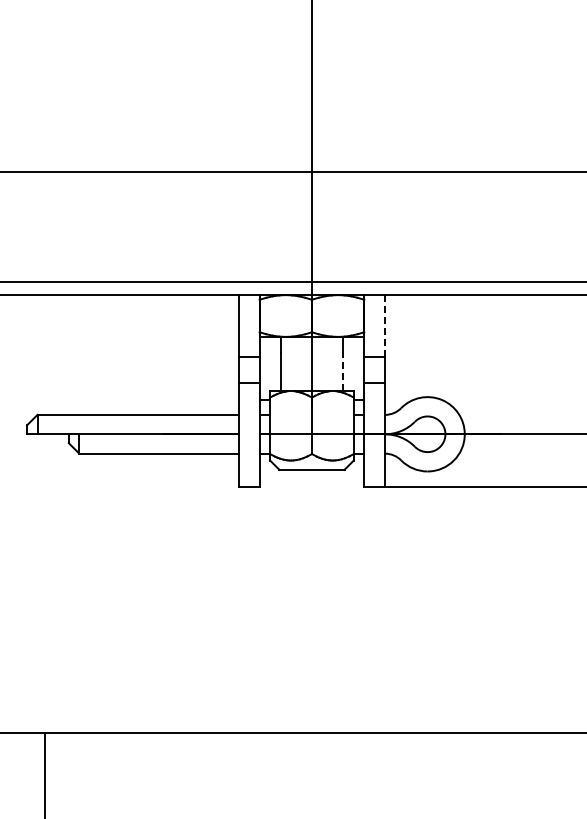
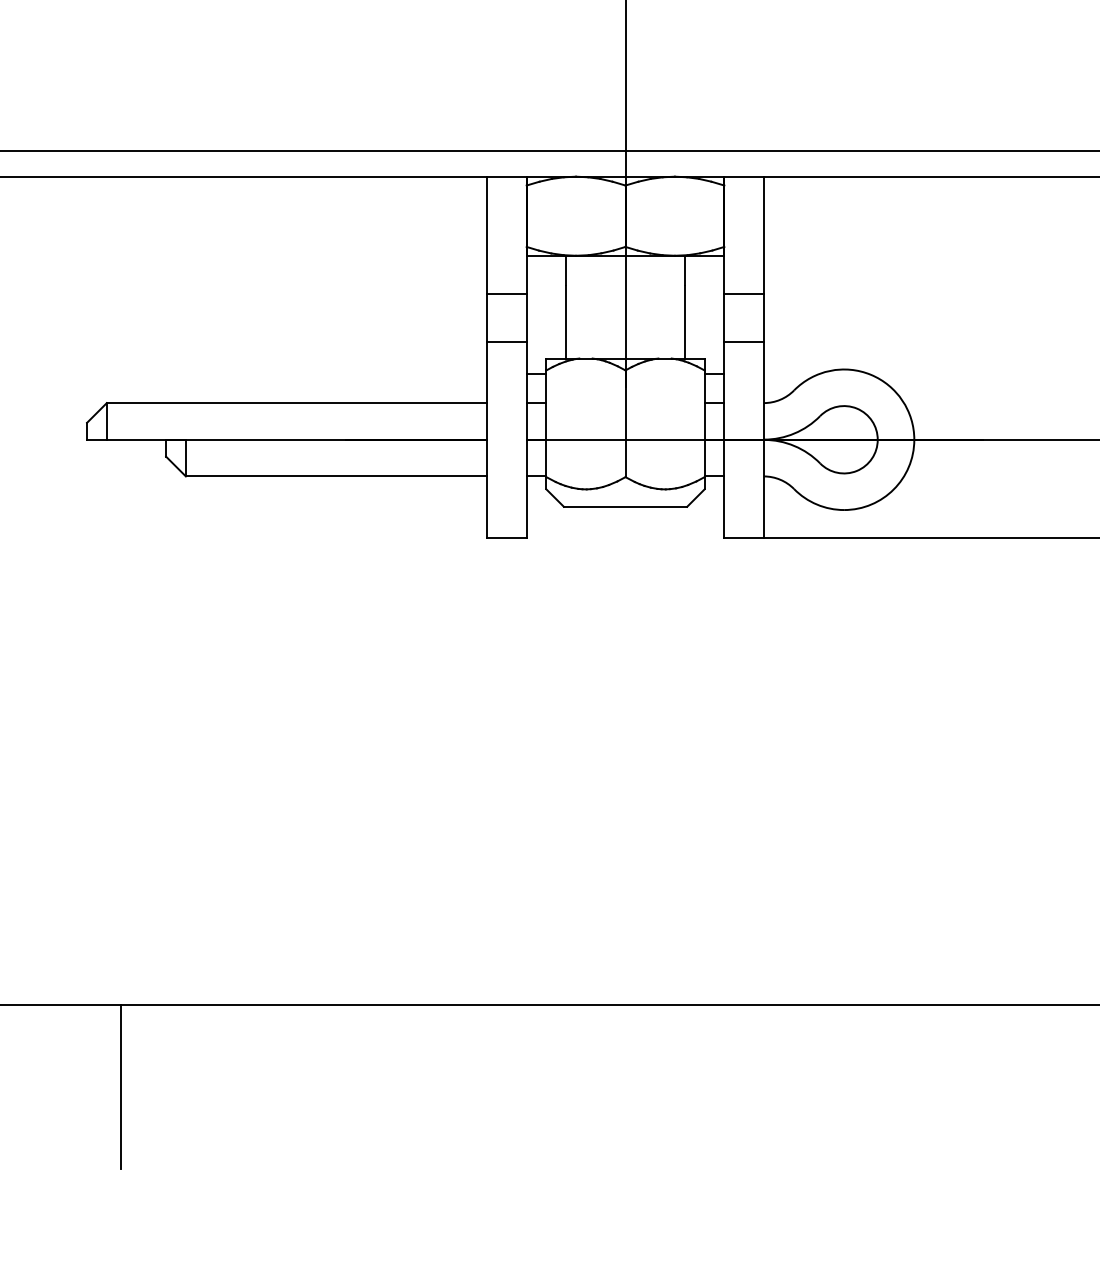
line: (385, 326) -> (764, 236), dashed -> solid
line: (343, 371) -> (685, 321), dashed -> solid

